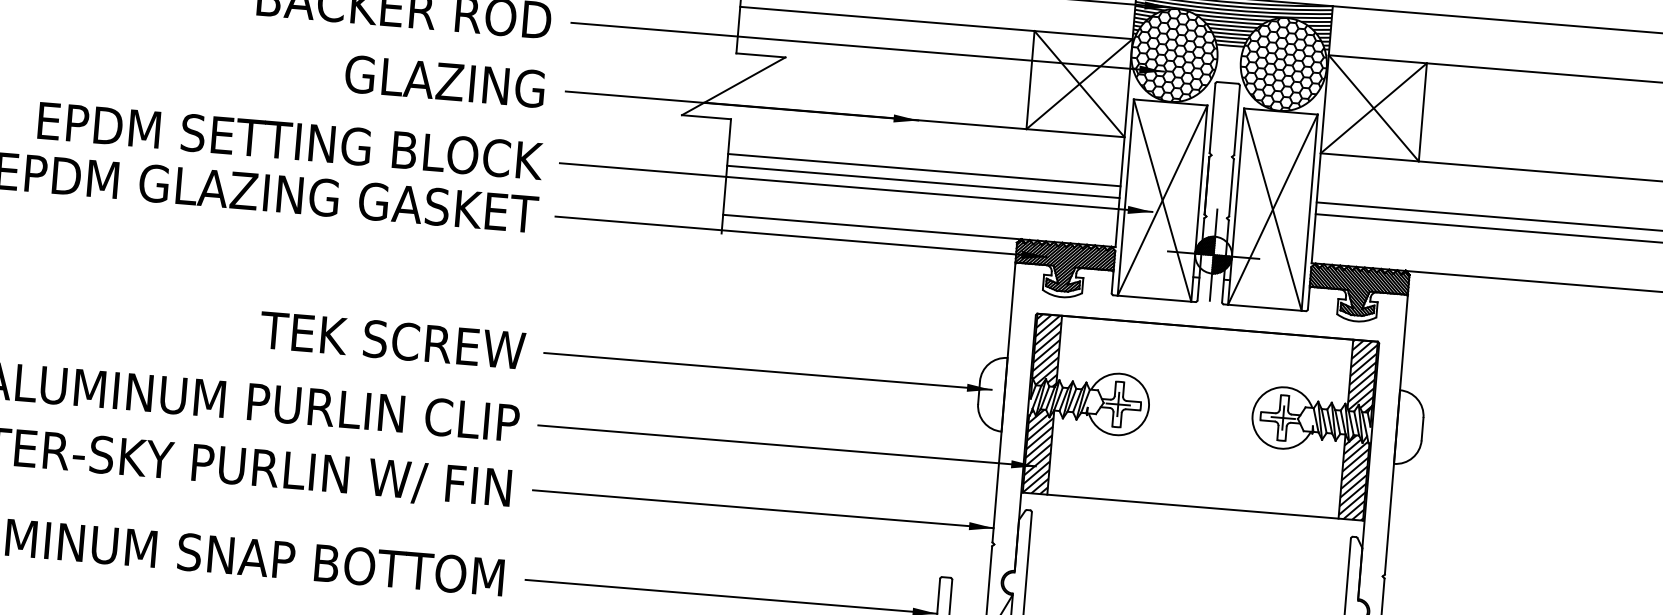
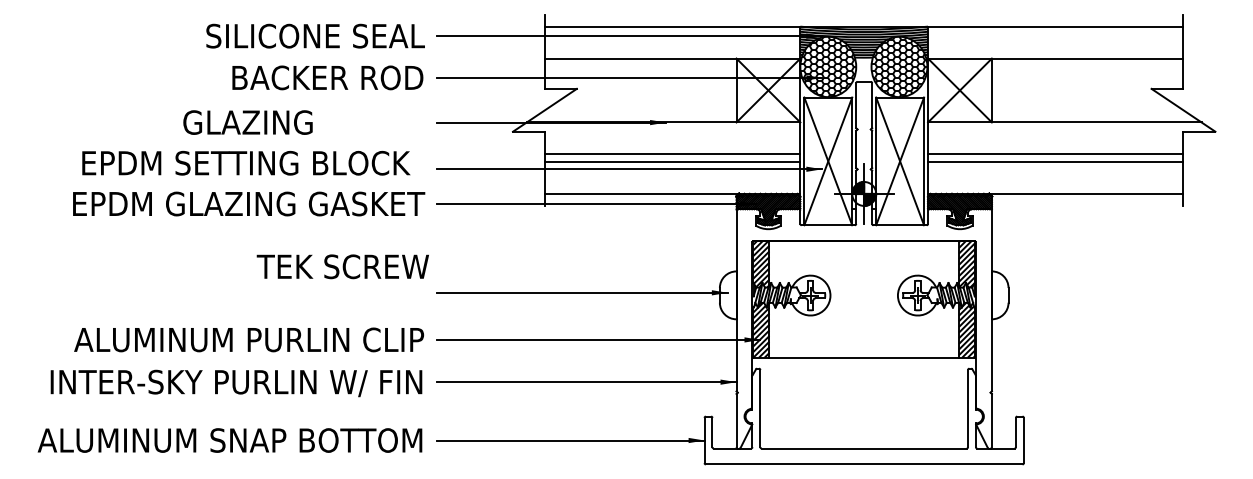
text: (444, 81) -> (247, 122), moved
text: (290, 139) -> (246, 162), moved
text: (392, 340) -> (342, 266), moved

